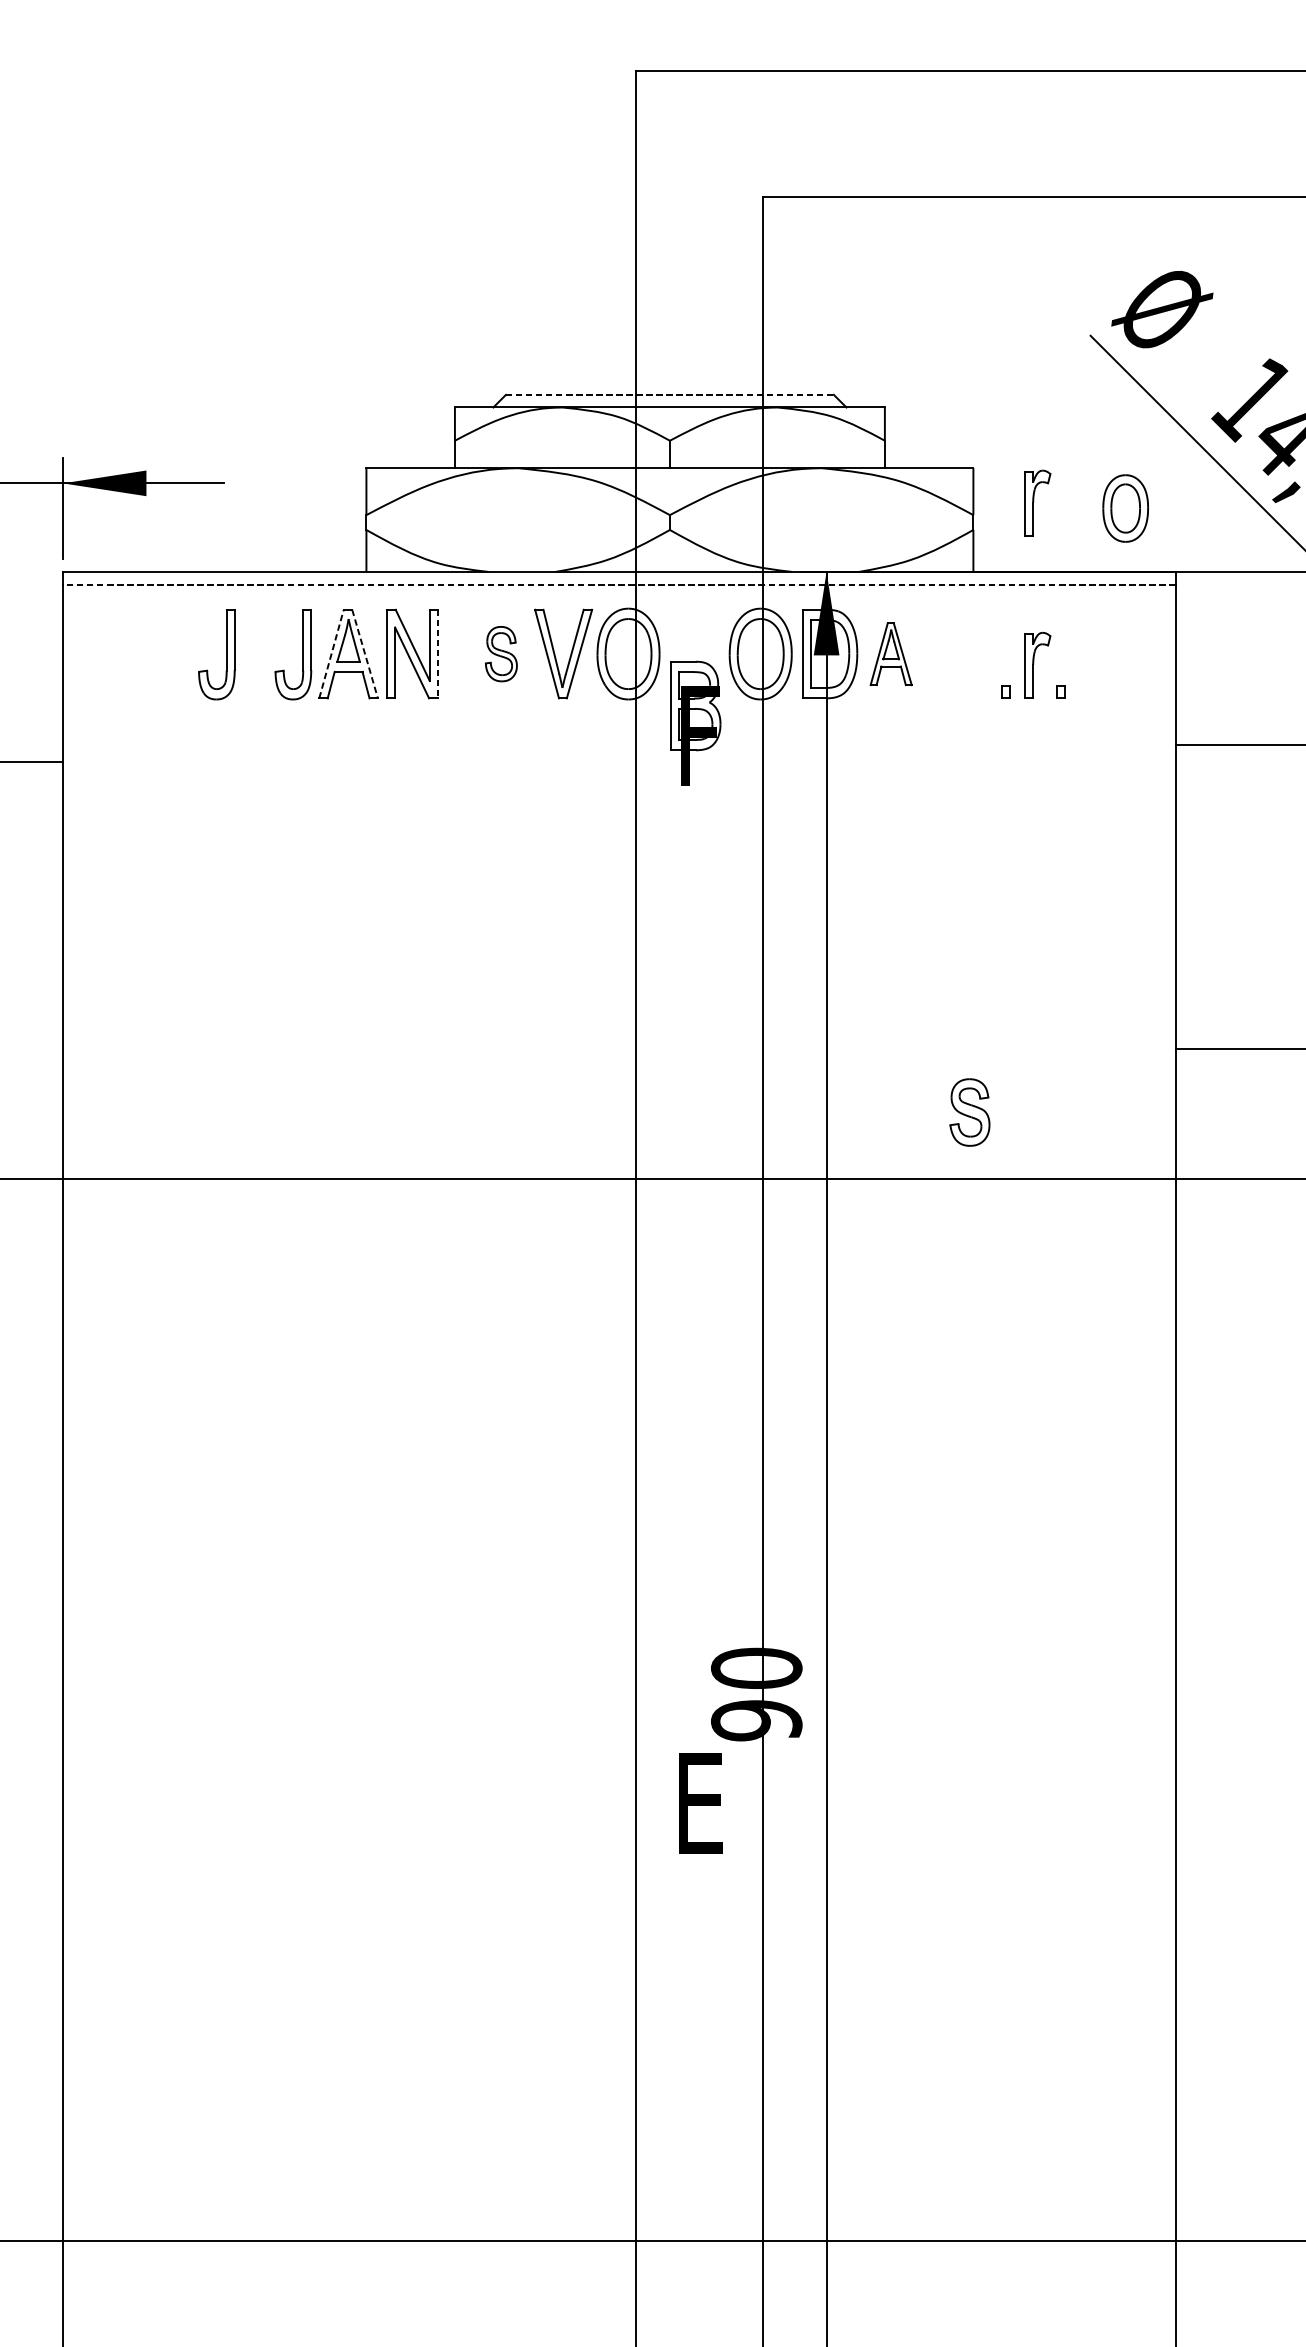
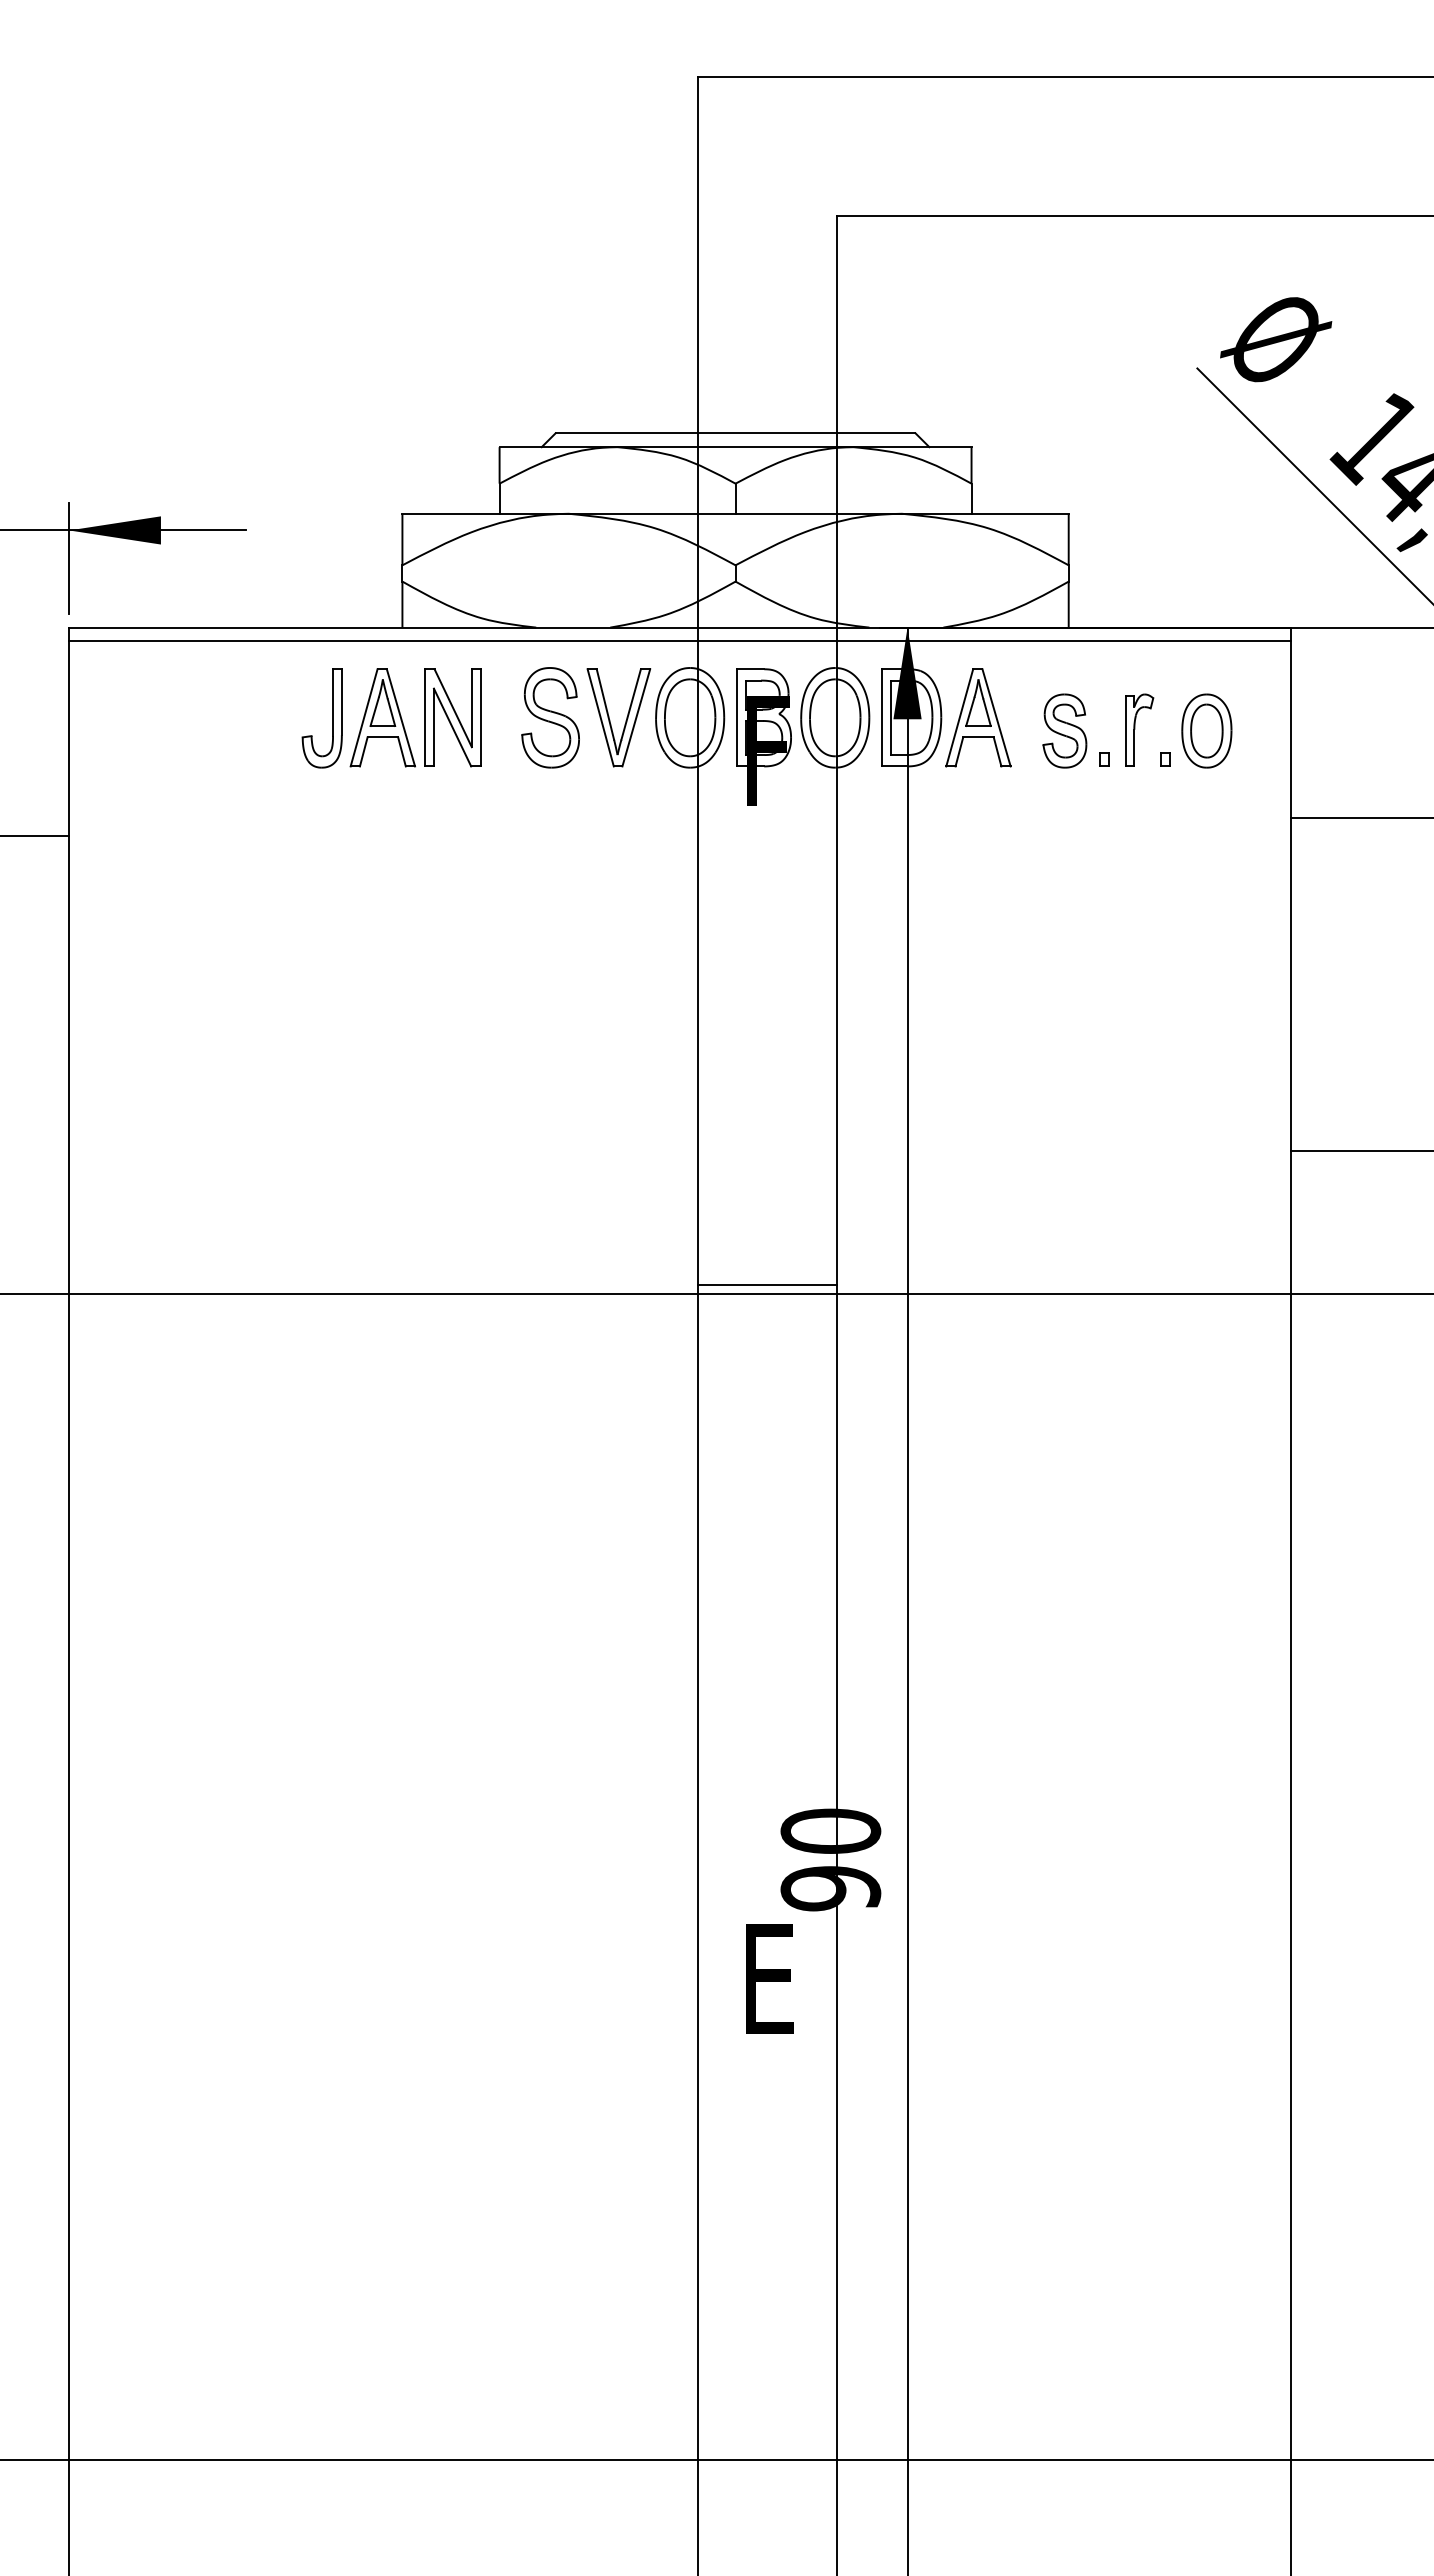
line: (669, 395) -> (735, 433), dashed -> solid
part: (1037, 502) -> (1139, 551), removed
part: (1125, 508) -> (1206, 730), moved
line: (619, 584) -> (680, 641), dashed -> solid
line: (331, 653) -> (364, 717), dashed -> solid
line: (364, 653) -> (400, 717), dashed -> solid
line: (437, 653) -> (480, 717), dashed -> solid
part: (501, 653) -> (550, 717), size x1.67
part: (891, 653) -> (978, 717), size x1.43
part: (226, 654) -> (248, 718), removed
part: (695, 723) -> (763, 736), moved
part: (969, 1112) -> (1064, 730), moved
line: (699, 1170) -> (767, 1284), added

